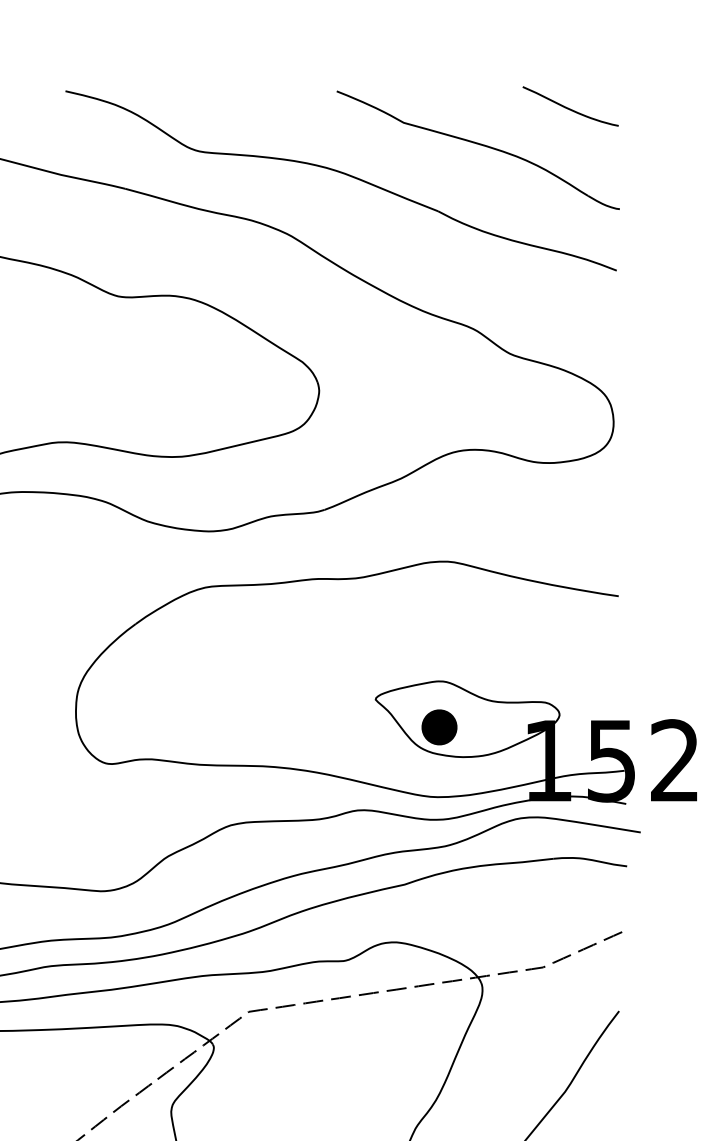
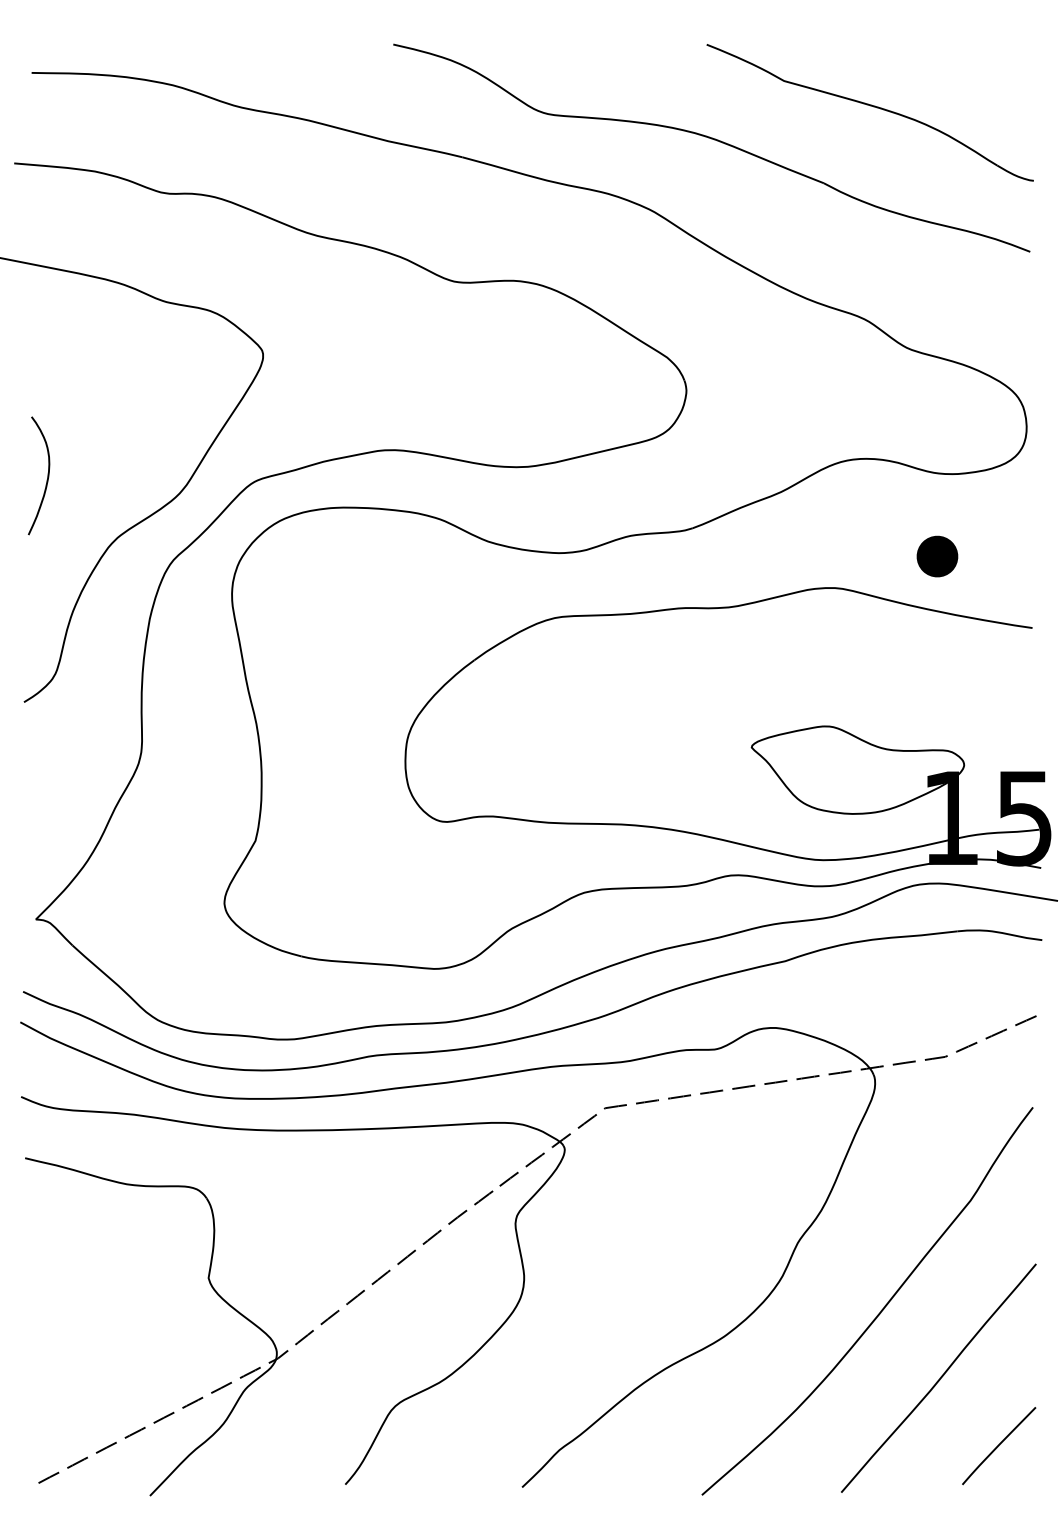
curve: (570, 108) -> (976, 64), removed
part: (439, 727) -> (937, 556), moved

